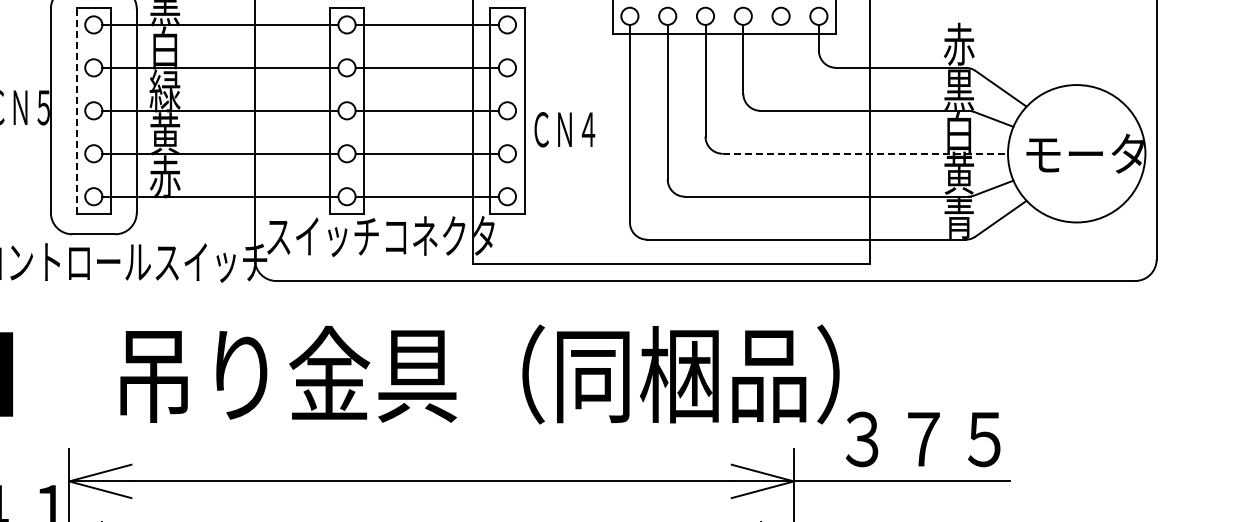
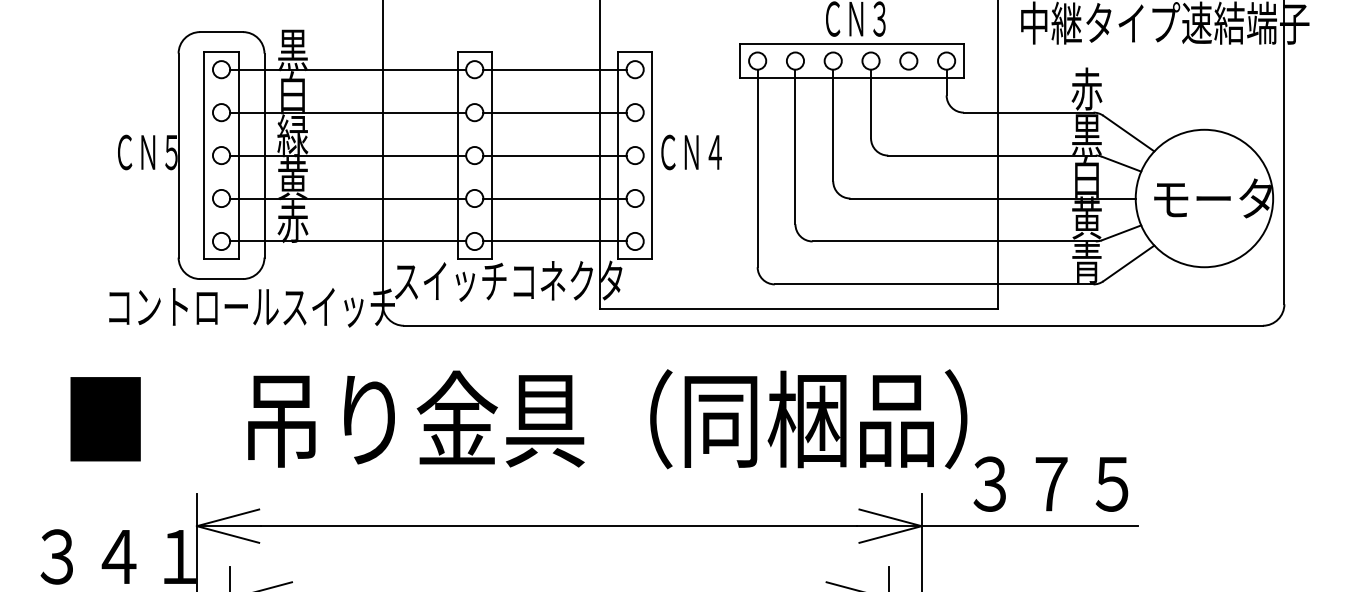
line: (76, 110) -> (204, 155), dashed -> solid
text: (564, 129) -> (691, 152), moved
line: (865, 153) -> (993, 198), dashed -> solid

